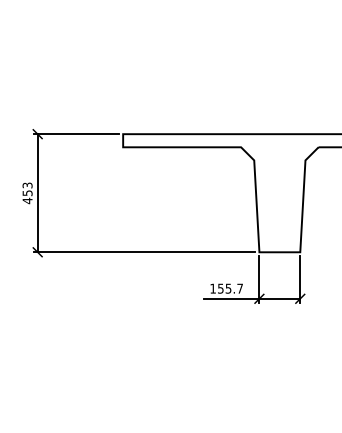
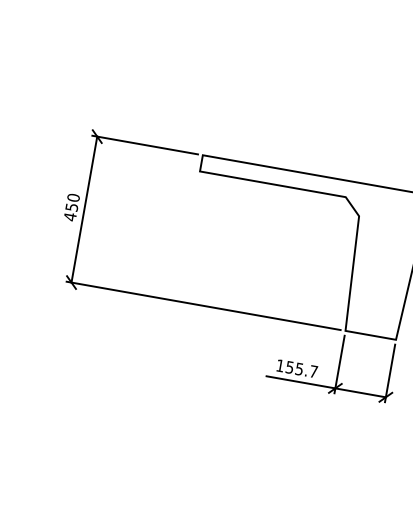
text: (27, 185) -> (73, 197), 453 -> 450

